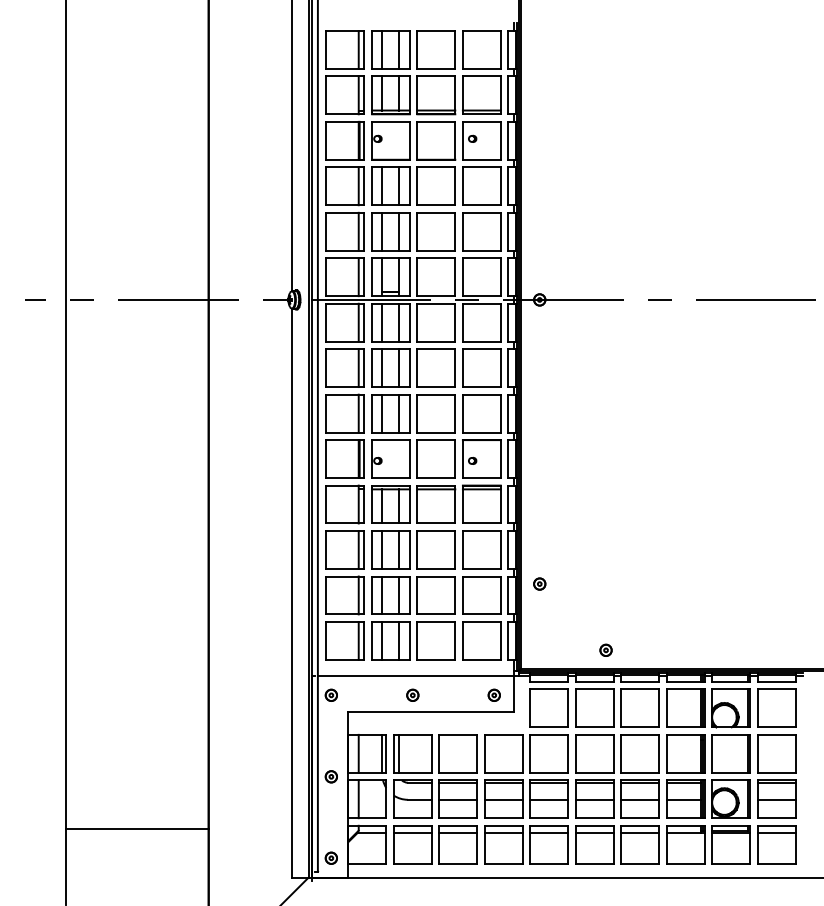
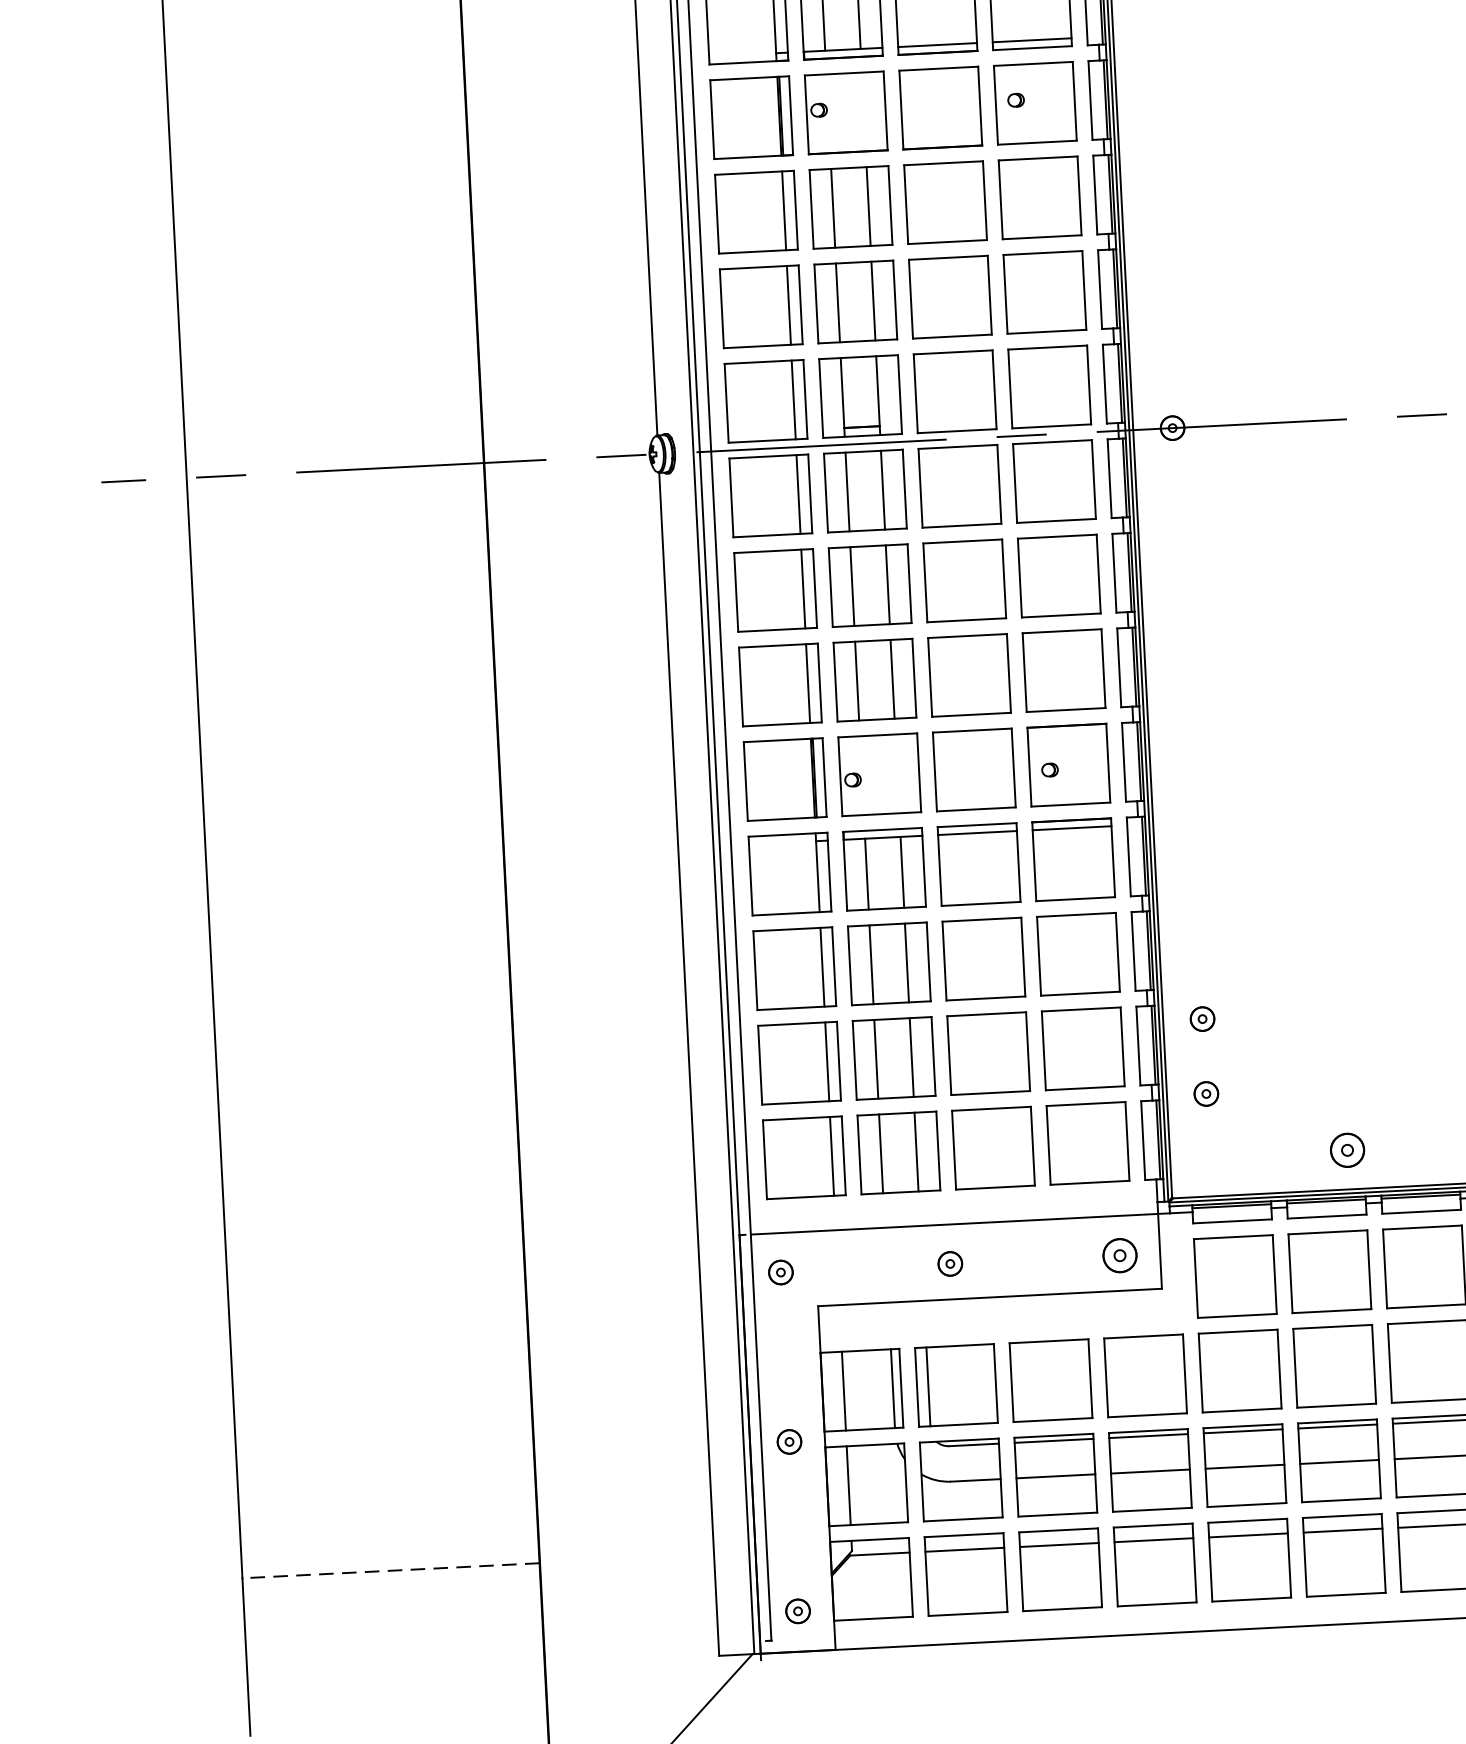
part: (539, 619) -> (1205, 1092), added
part: (605, 649) -> (1346, 1148), size x1.4
part: (493, 694) -> (1117, 1253), size x1.4
line: (136, 828) -> (389, 1569), solid -> dashed

